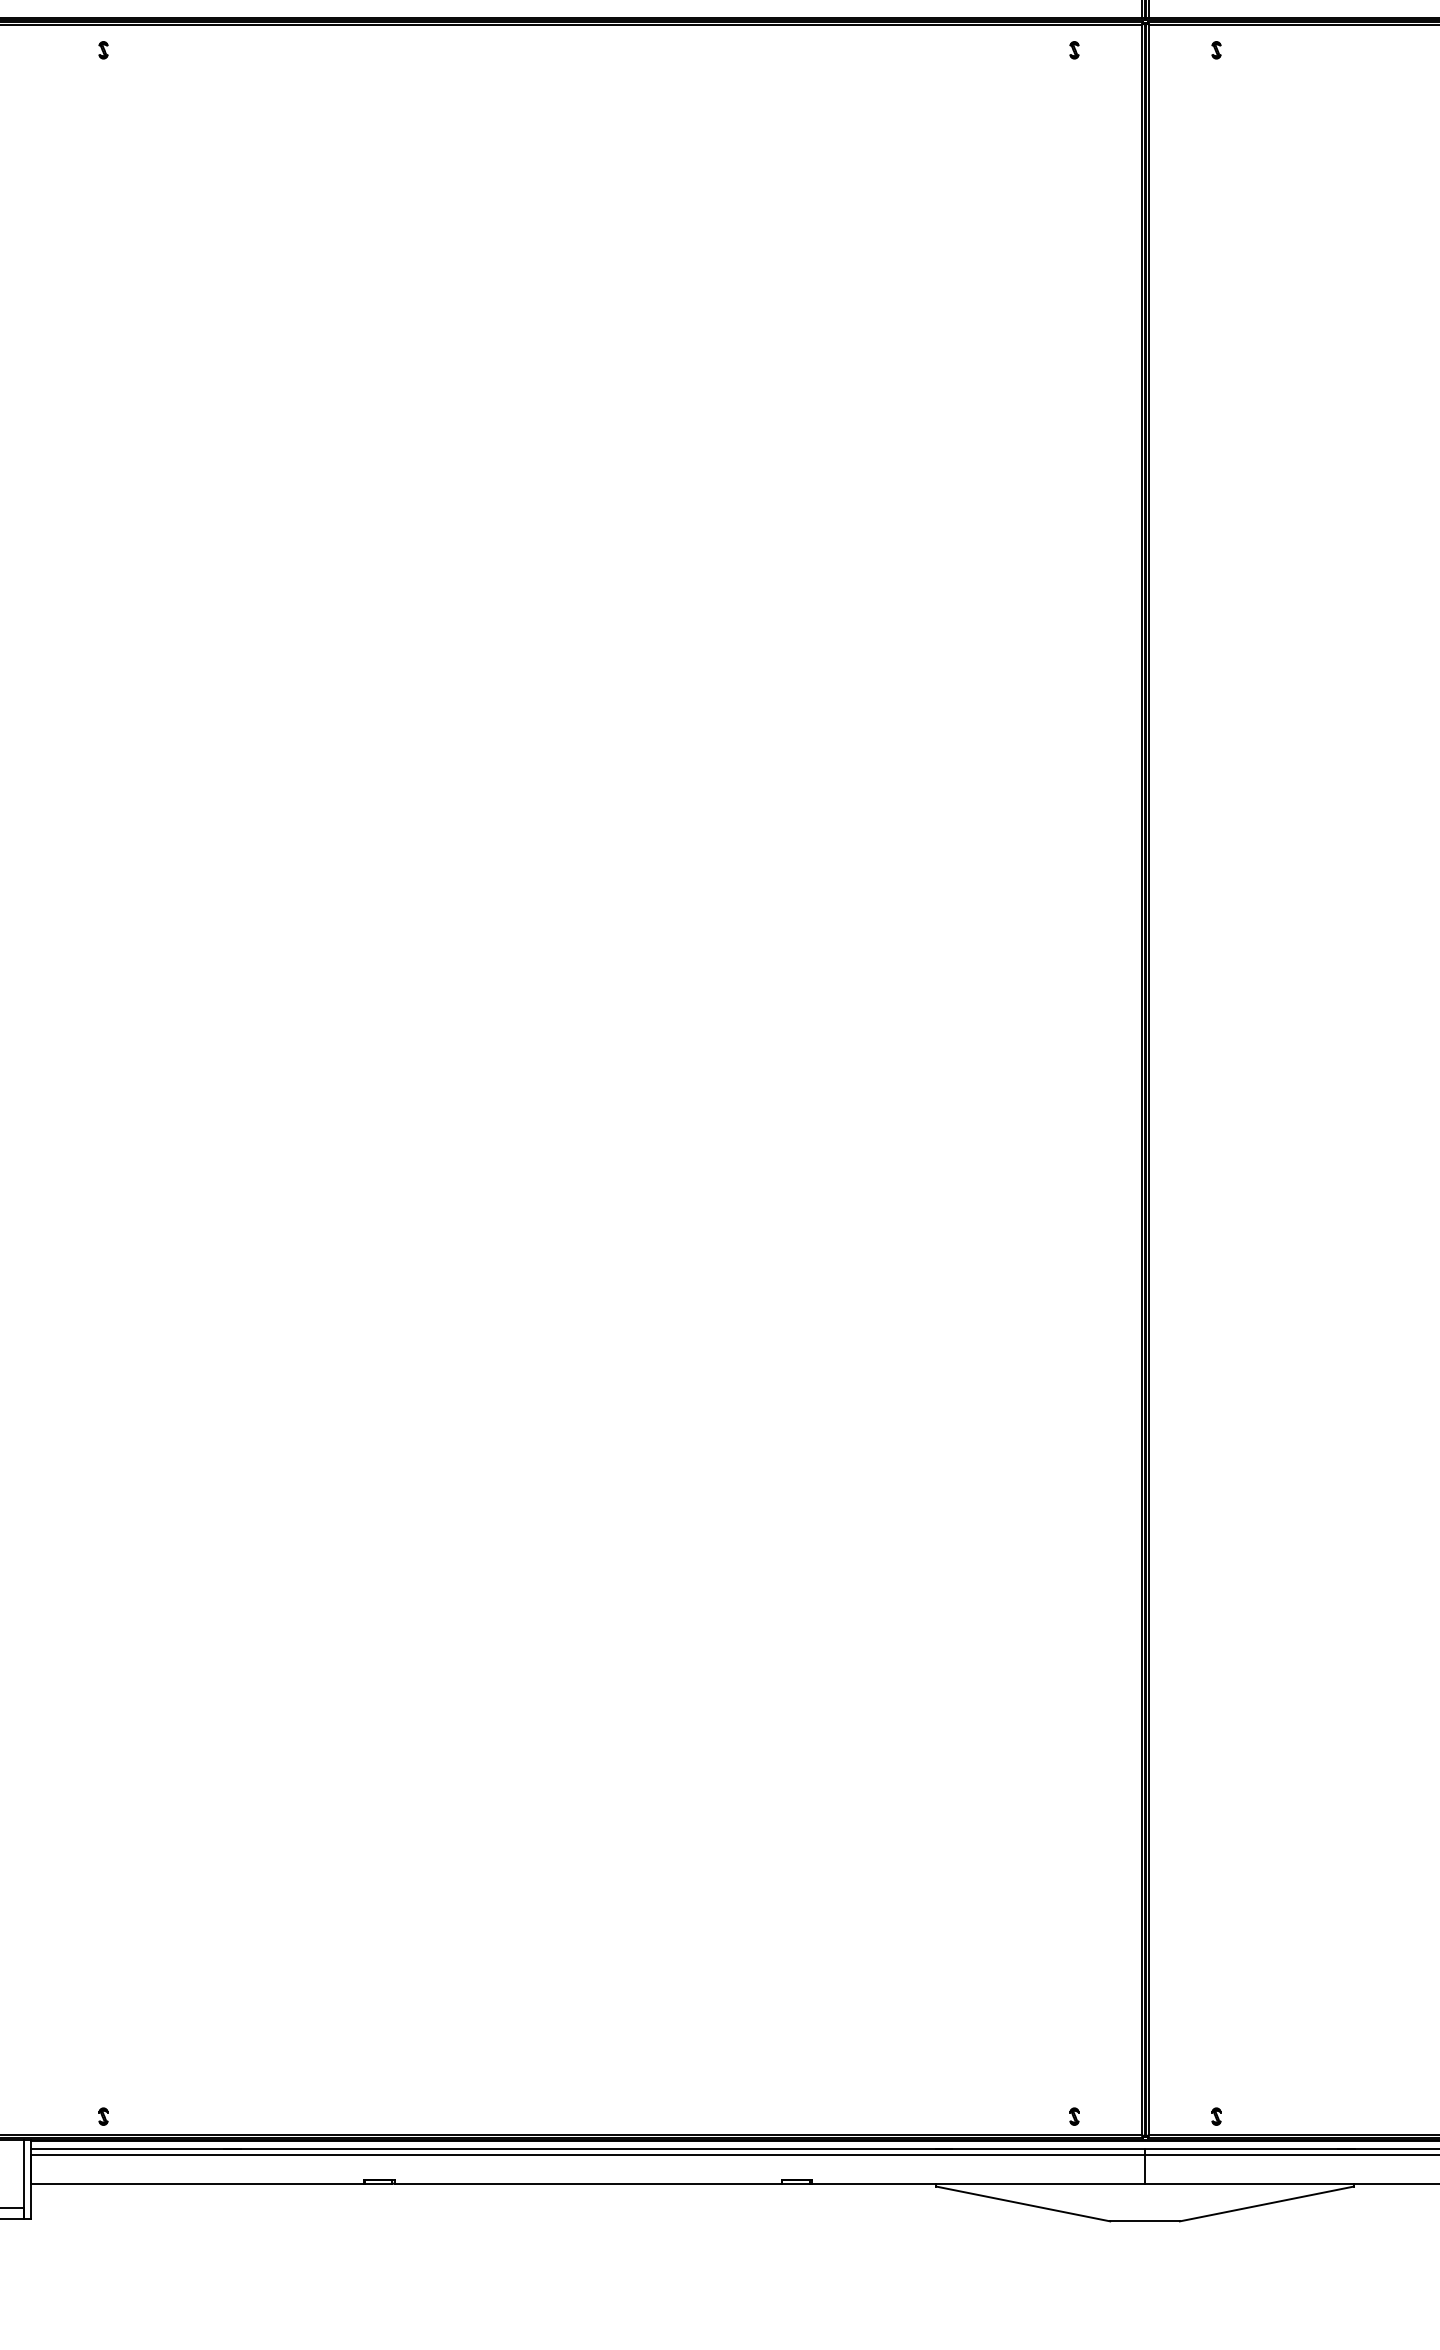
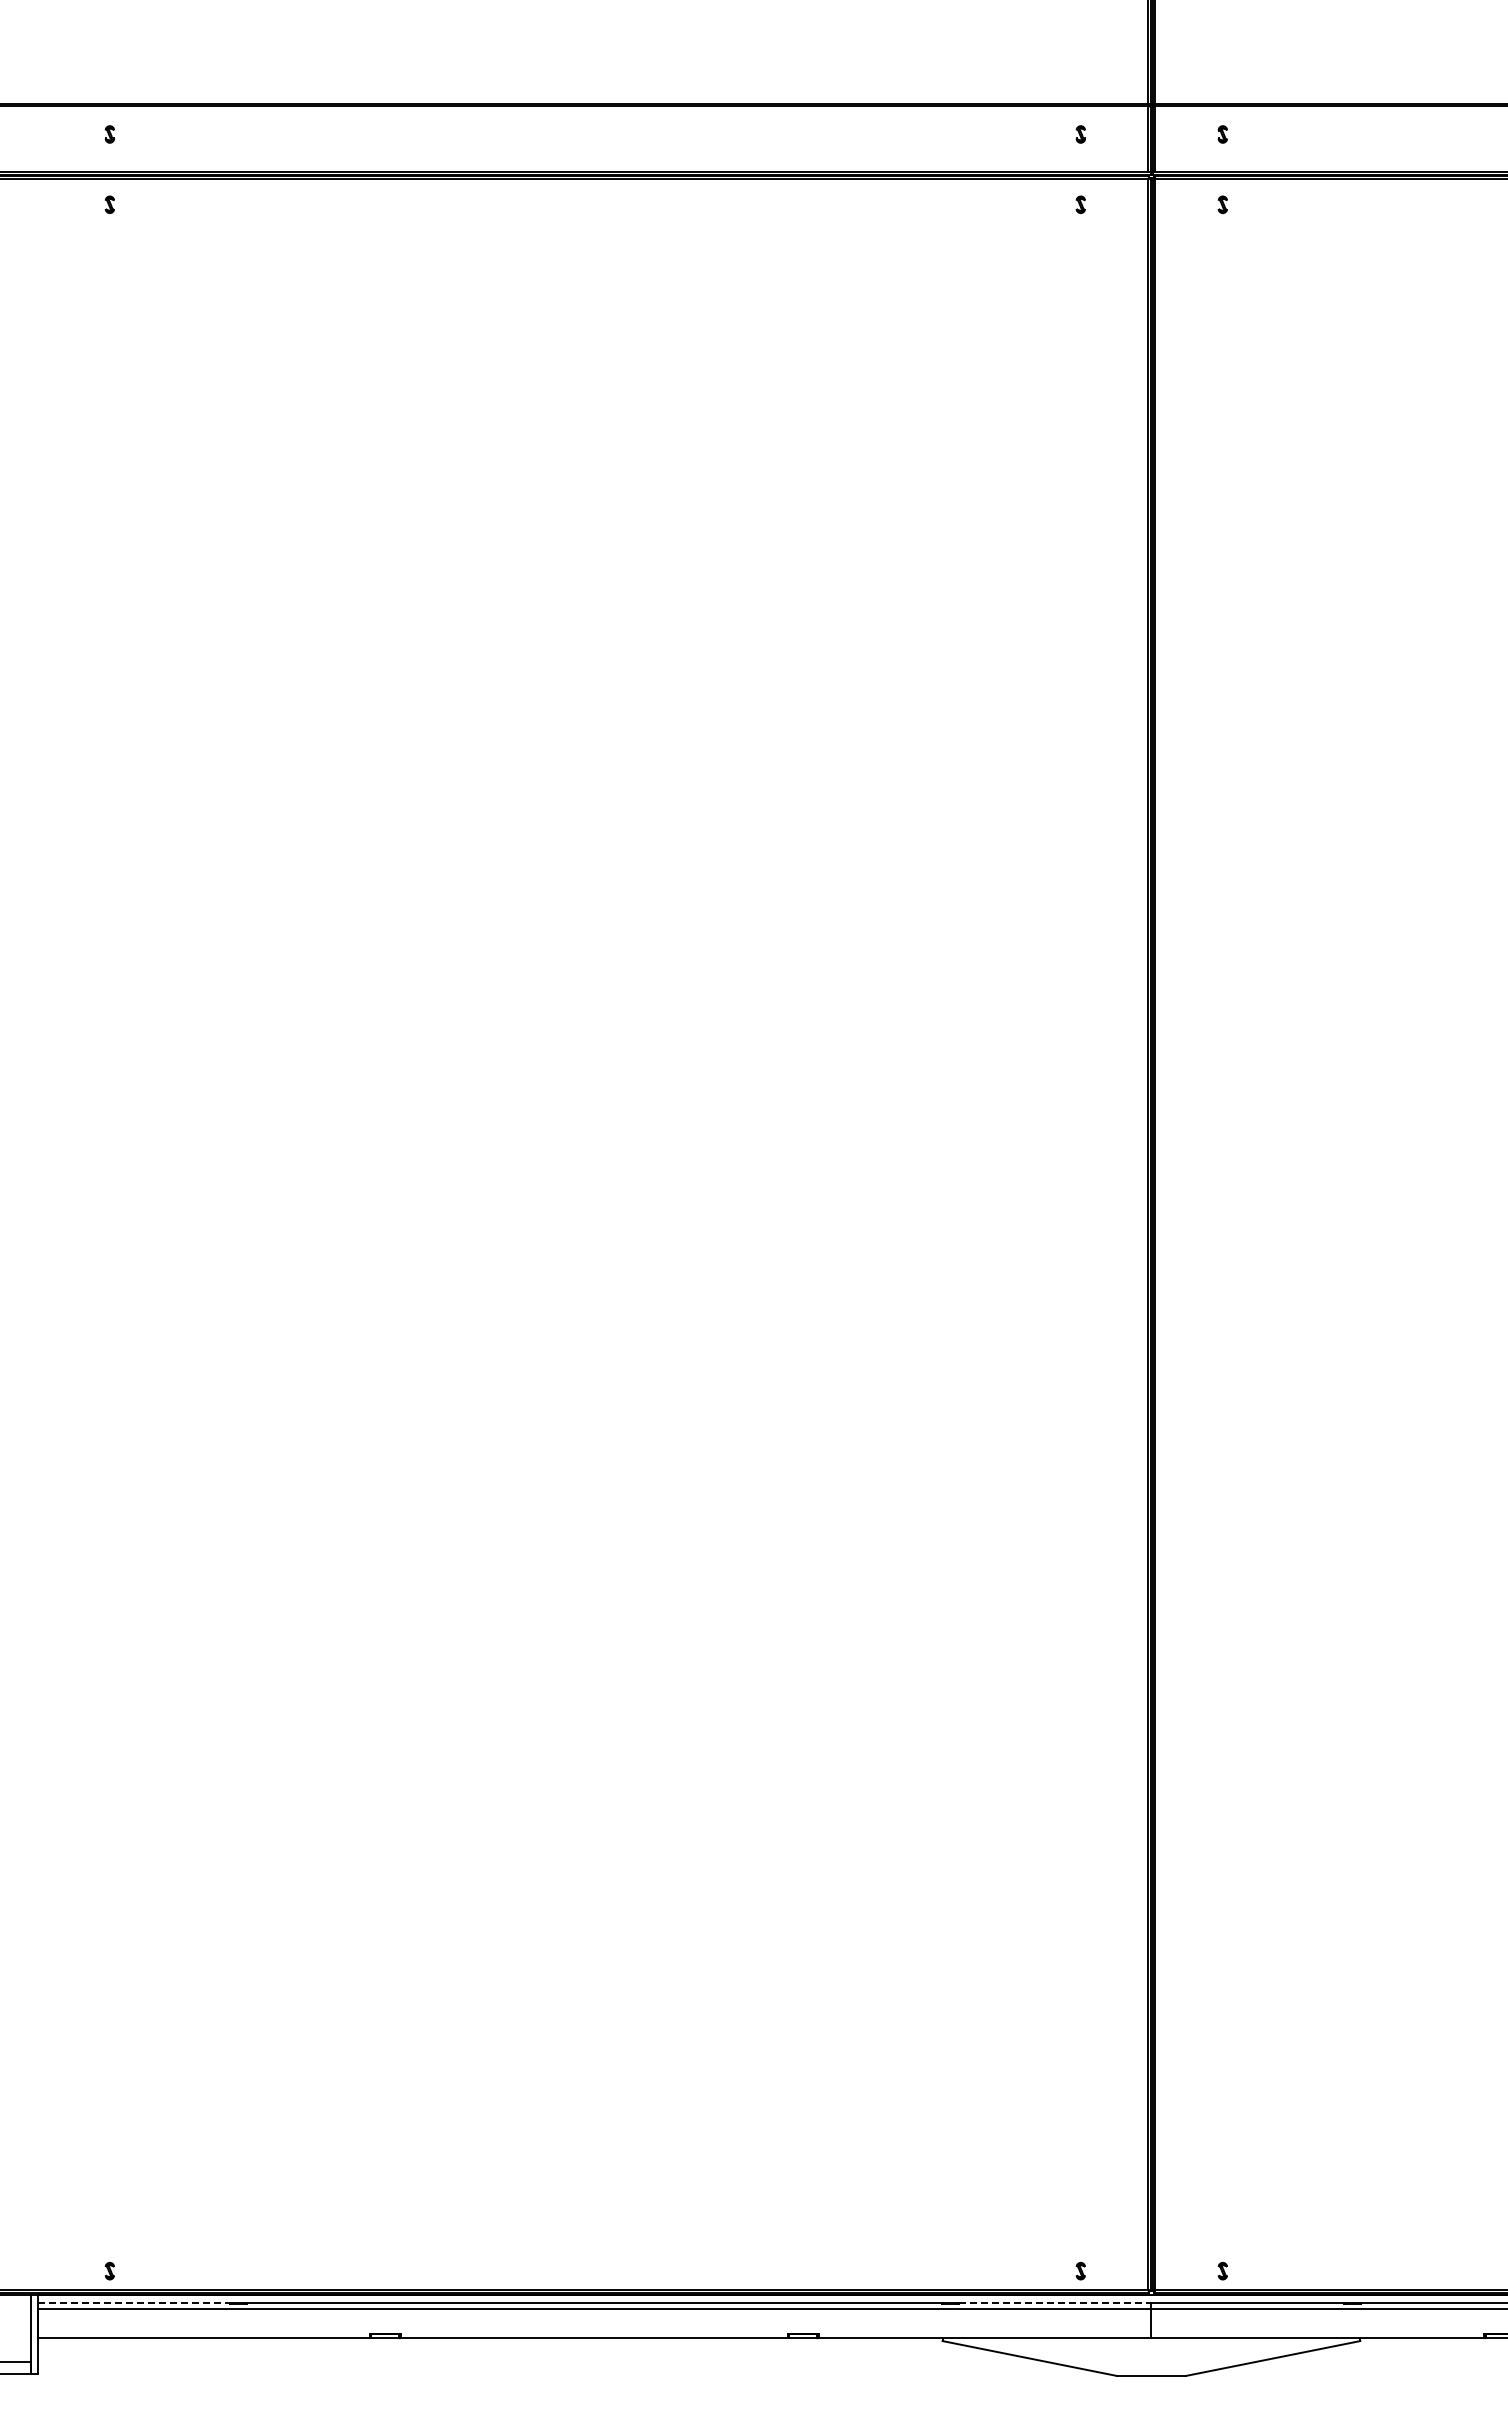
line: (128, 2149) -> (134, 2303), solid -> dashed
line: (1049, 2149) -> (1055, 2303), solid -> dashed

